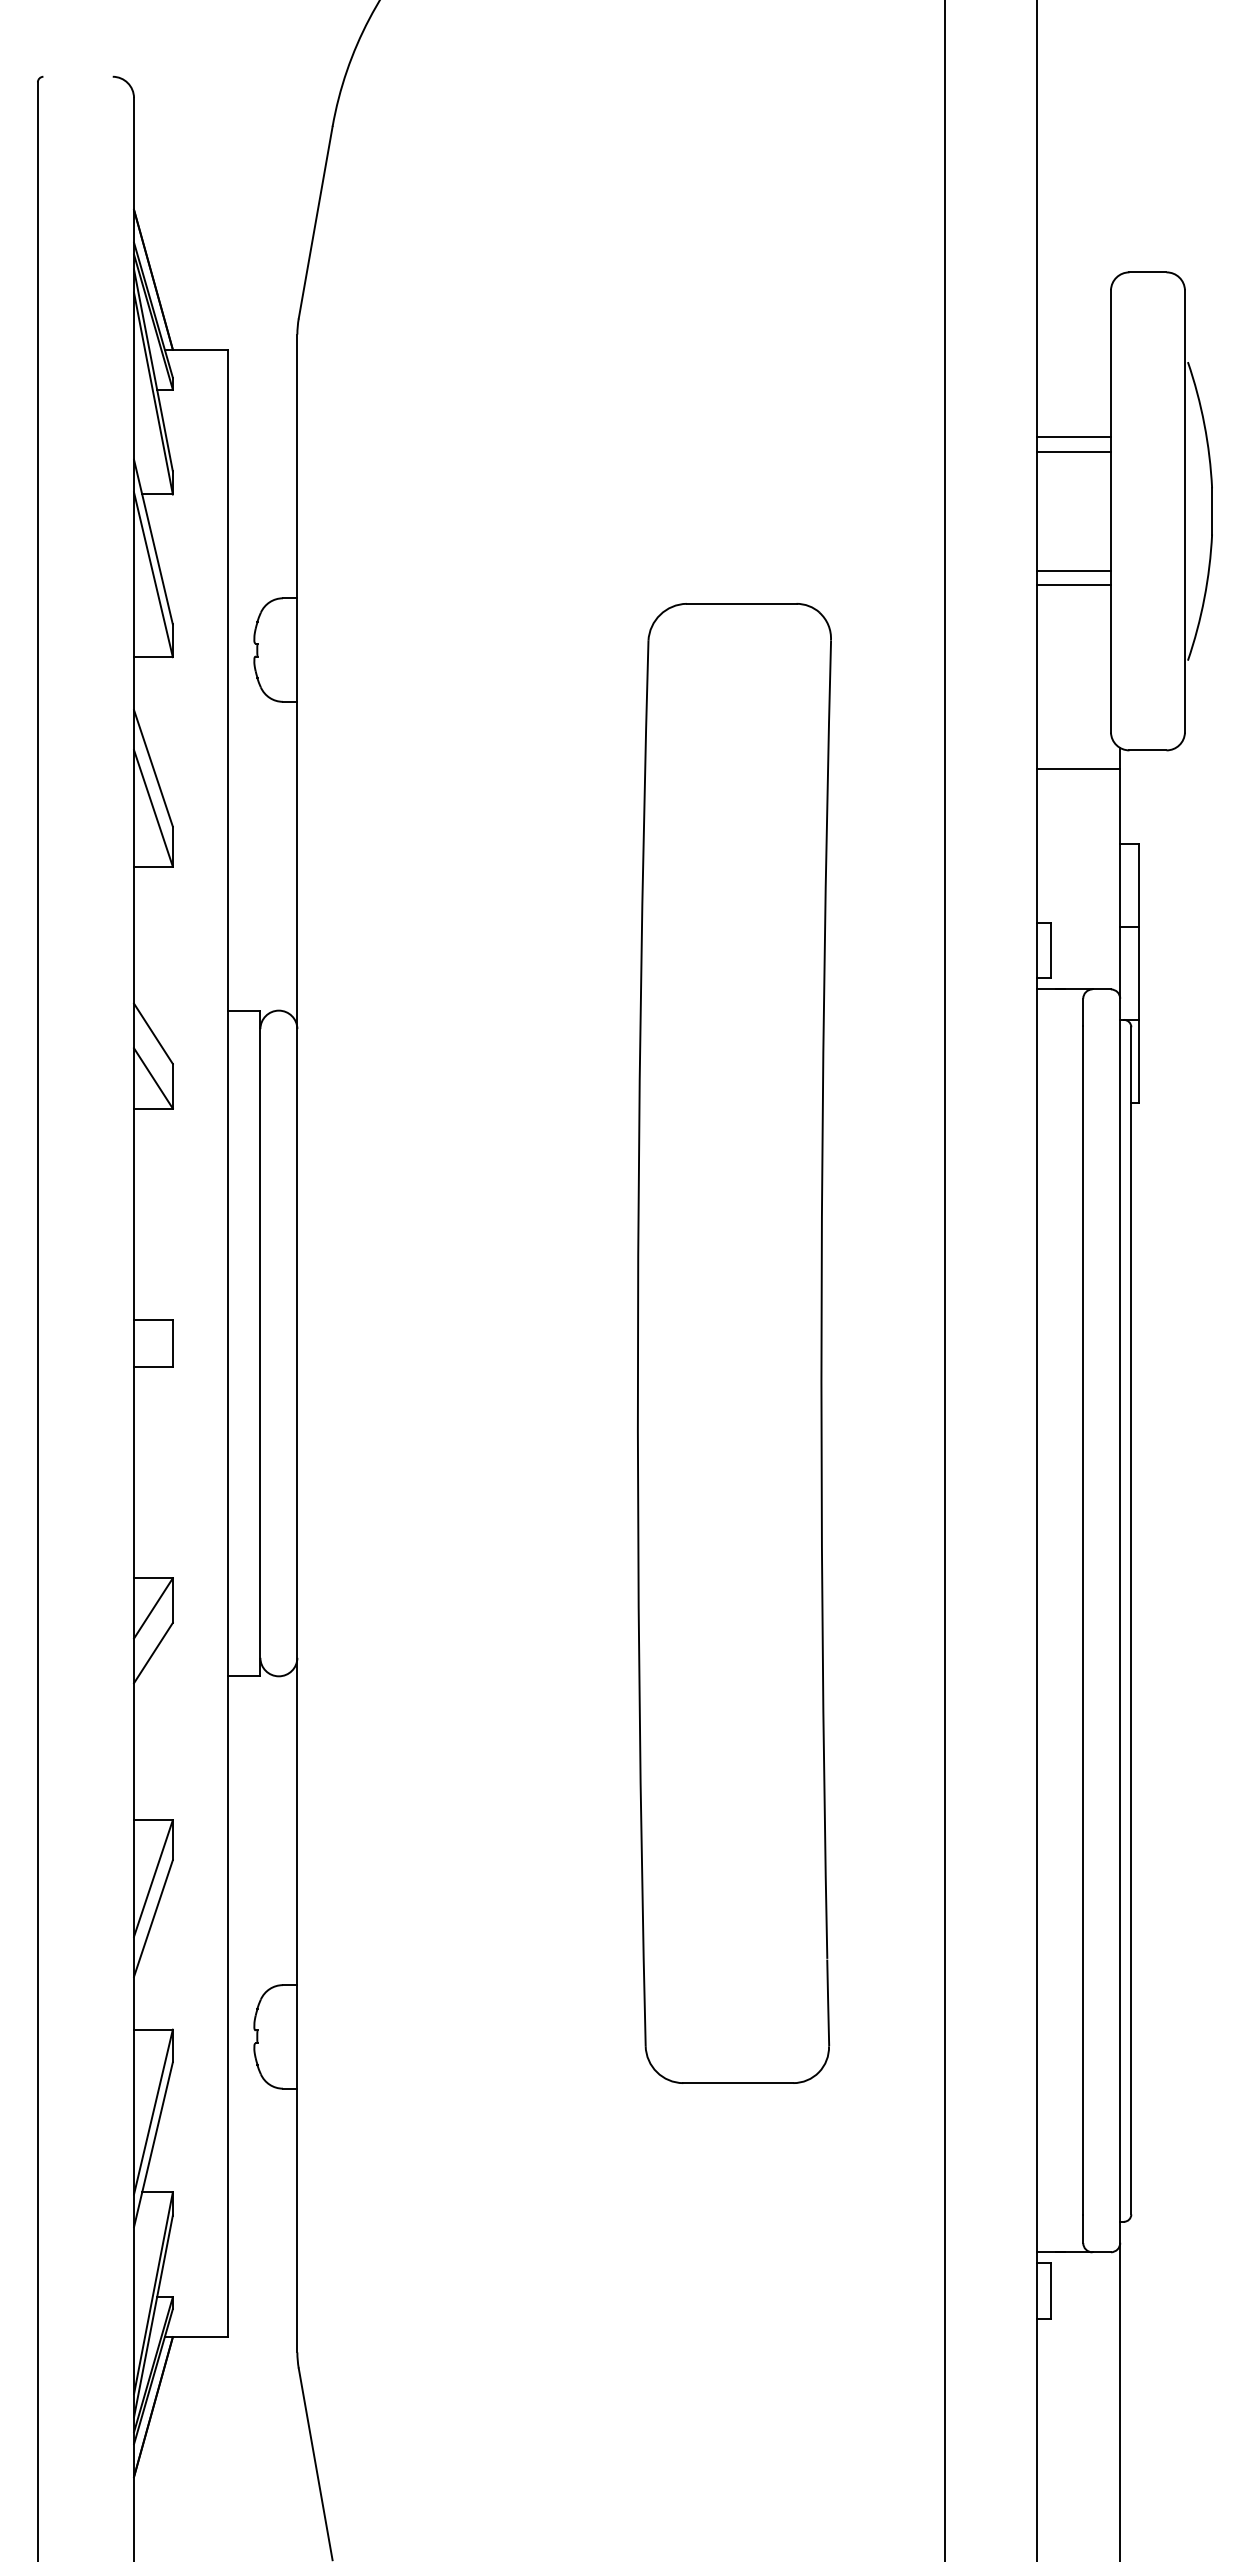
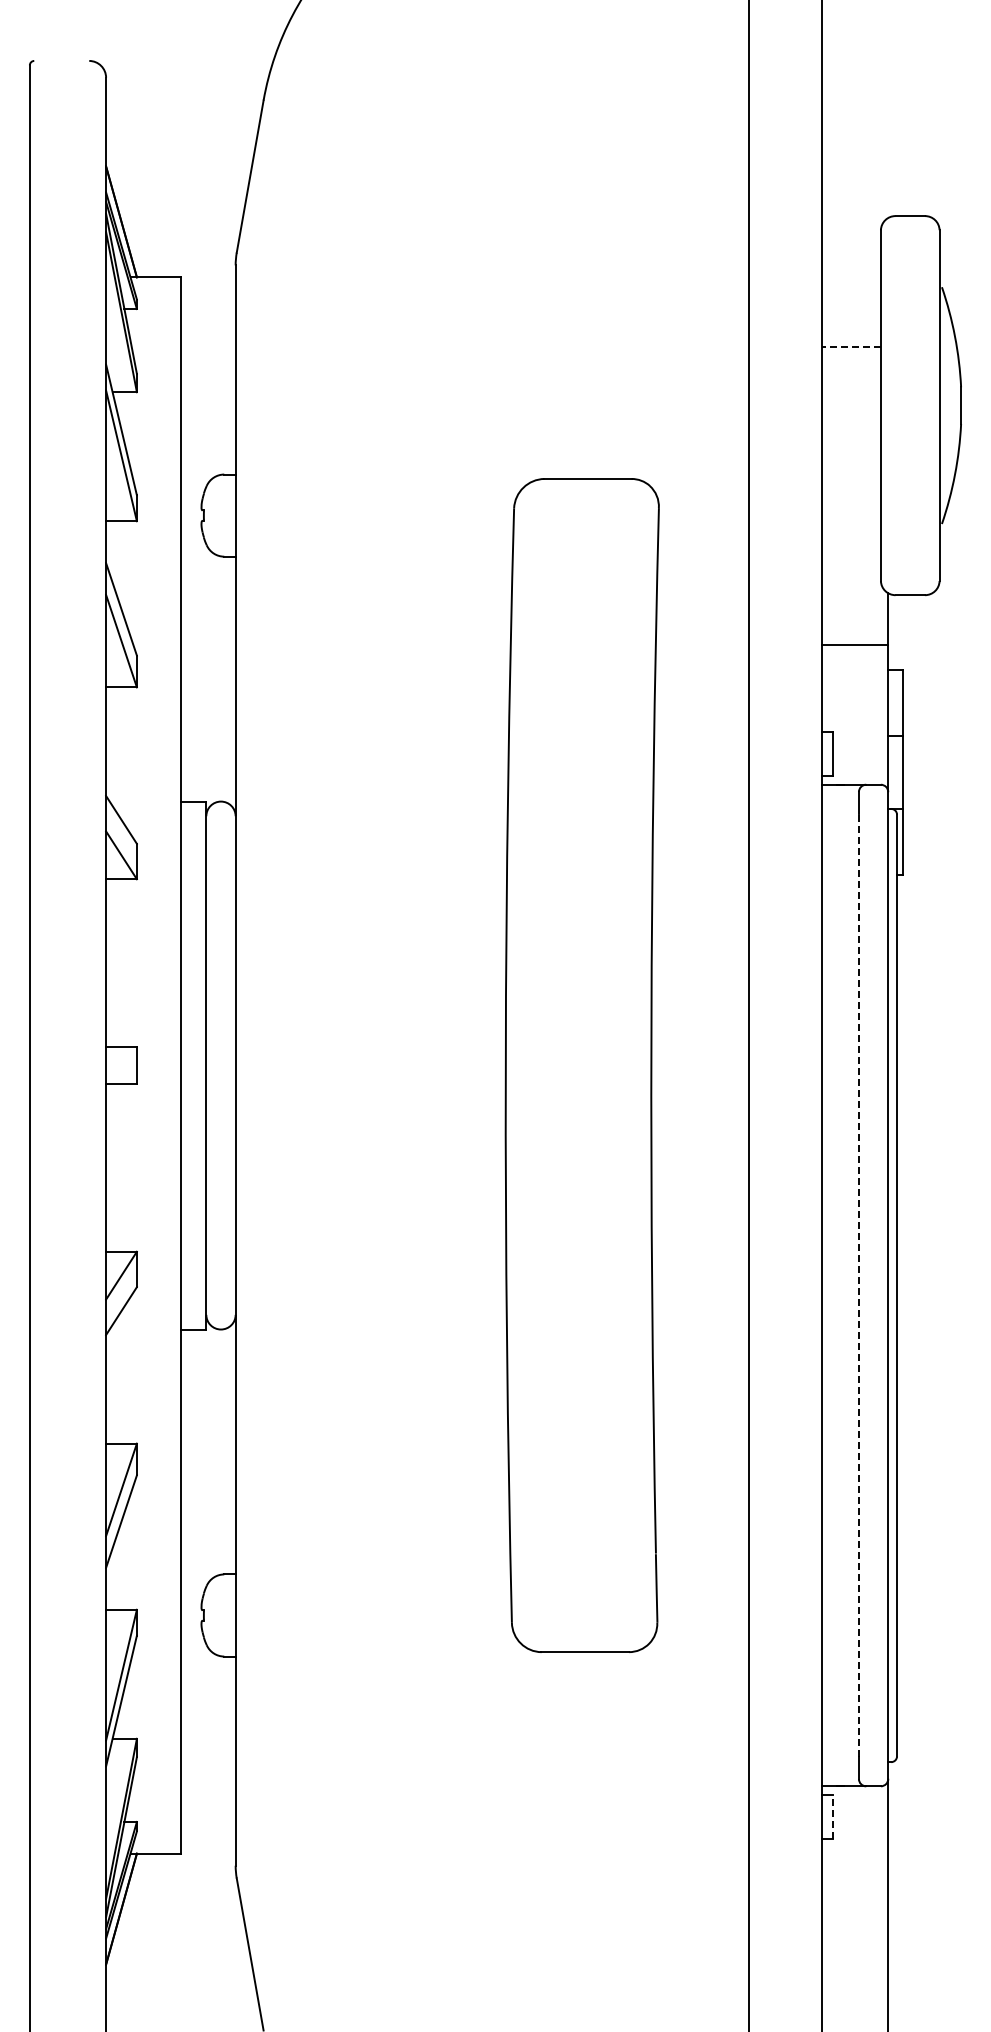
line: (1073, 436) -> (851, 346), solid -> dashed
line: (1073, 451) -> (851, 358), removed
line: (1073, 571) -> (851, 453), removed
line: (1073, 585) -> (851, 464), removed
line: (1078, 769) -> (855, 645), moved
line: (1082, 1620) -> (858, 1285), solid -> dashed
line: (1051, 2291) -> (833, 1817), solid -> dashed

